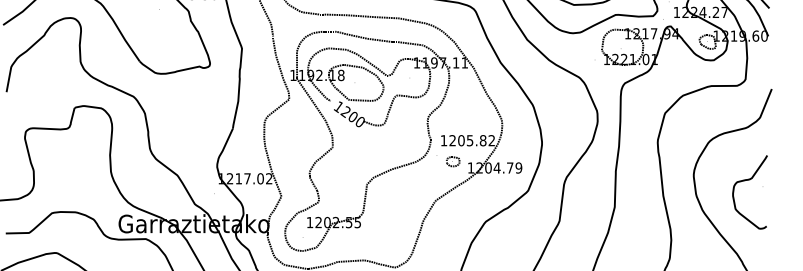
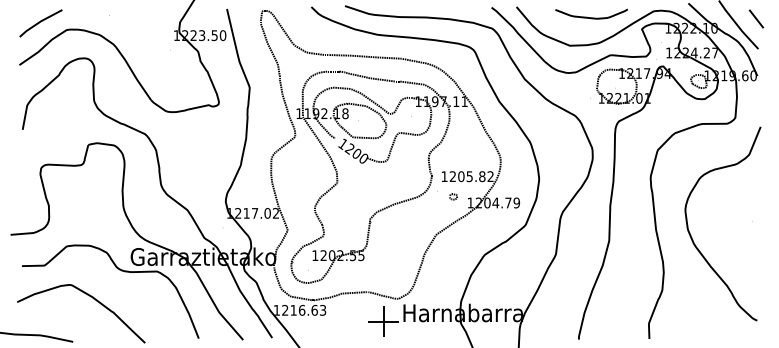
part: (453, 161) -> (453, 196), size x0.6
curve: (748, 180) -> (738, 215), removed

